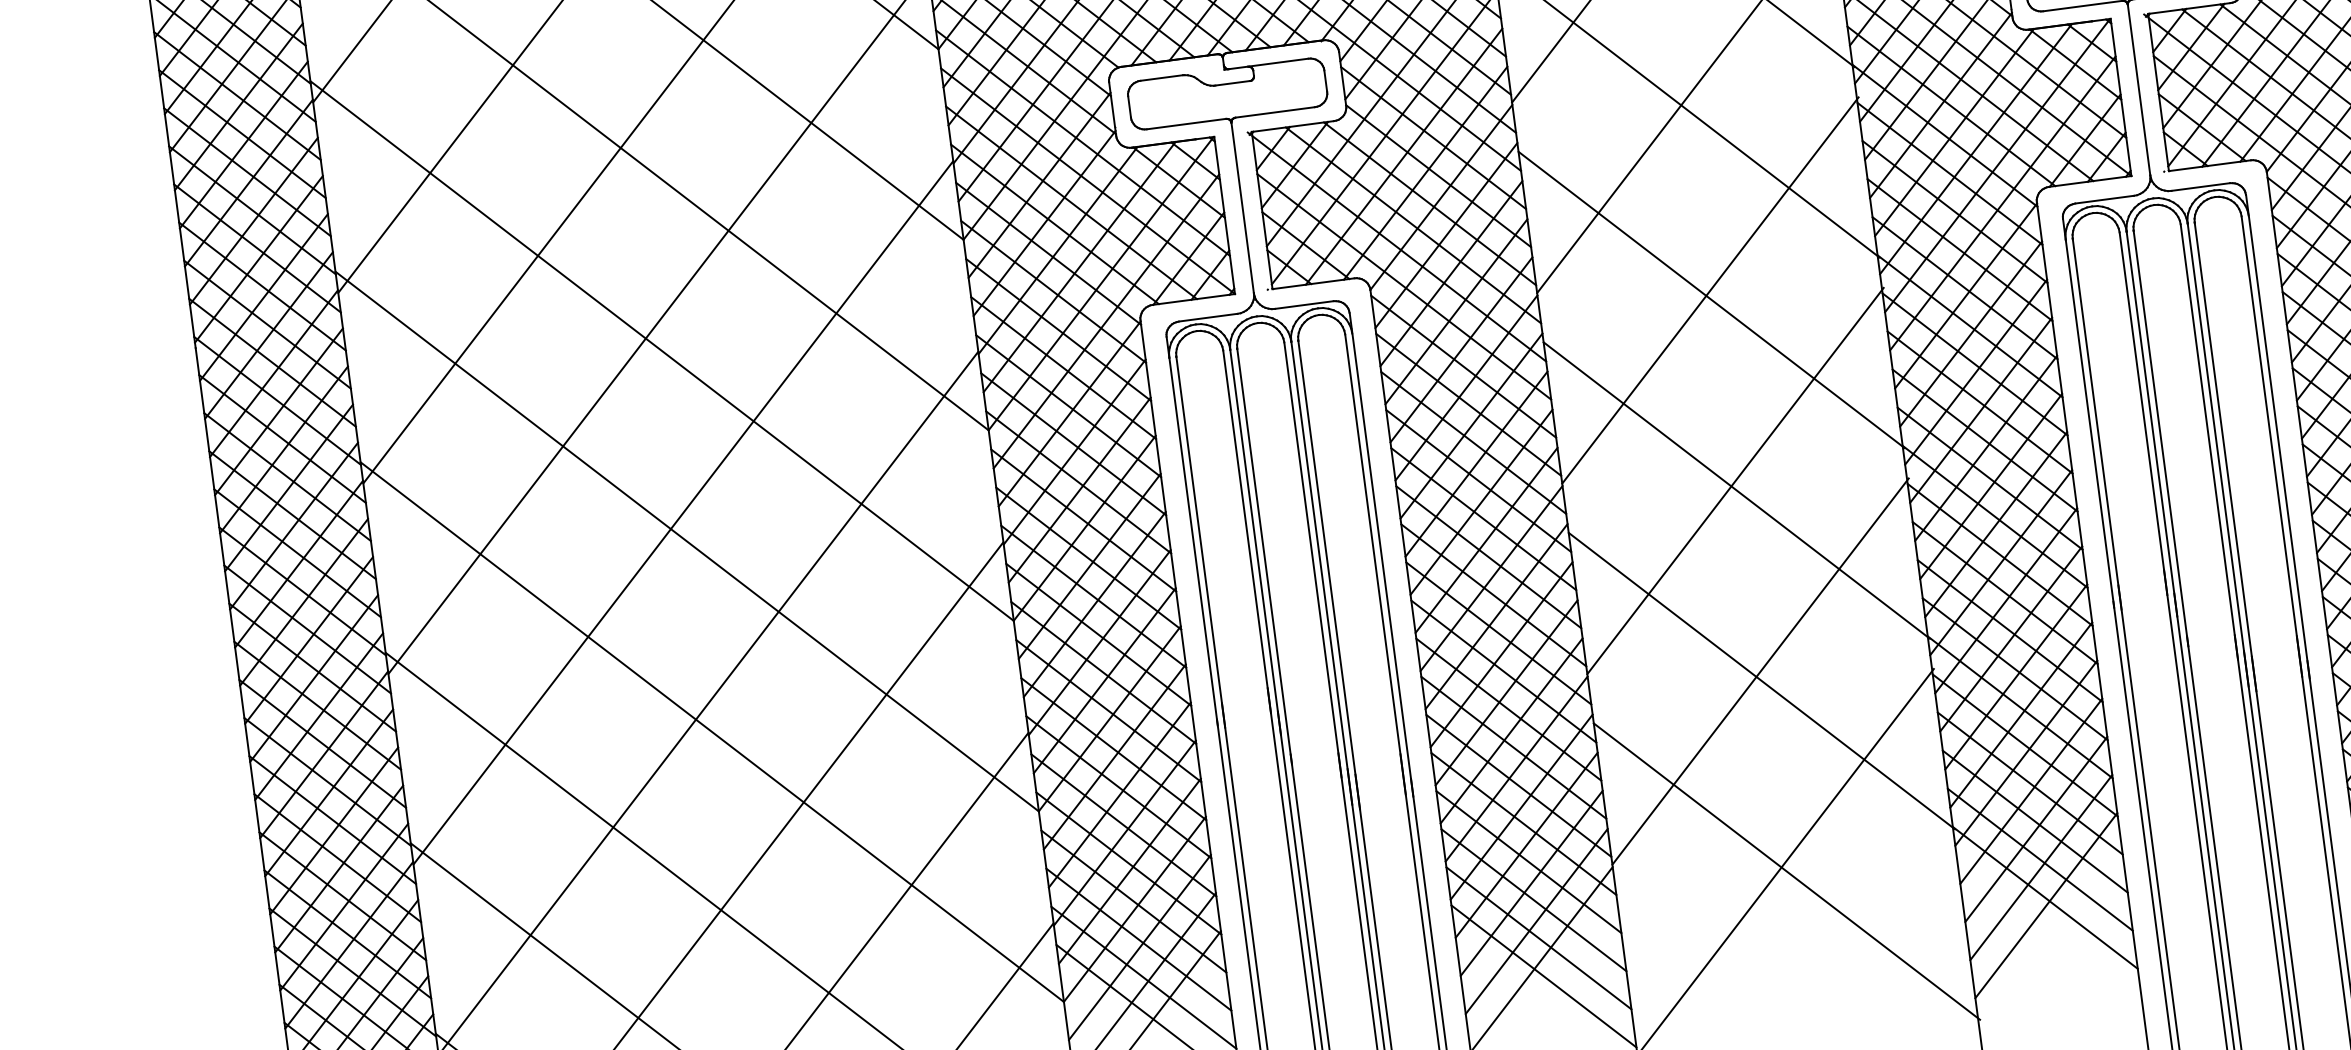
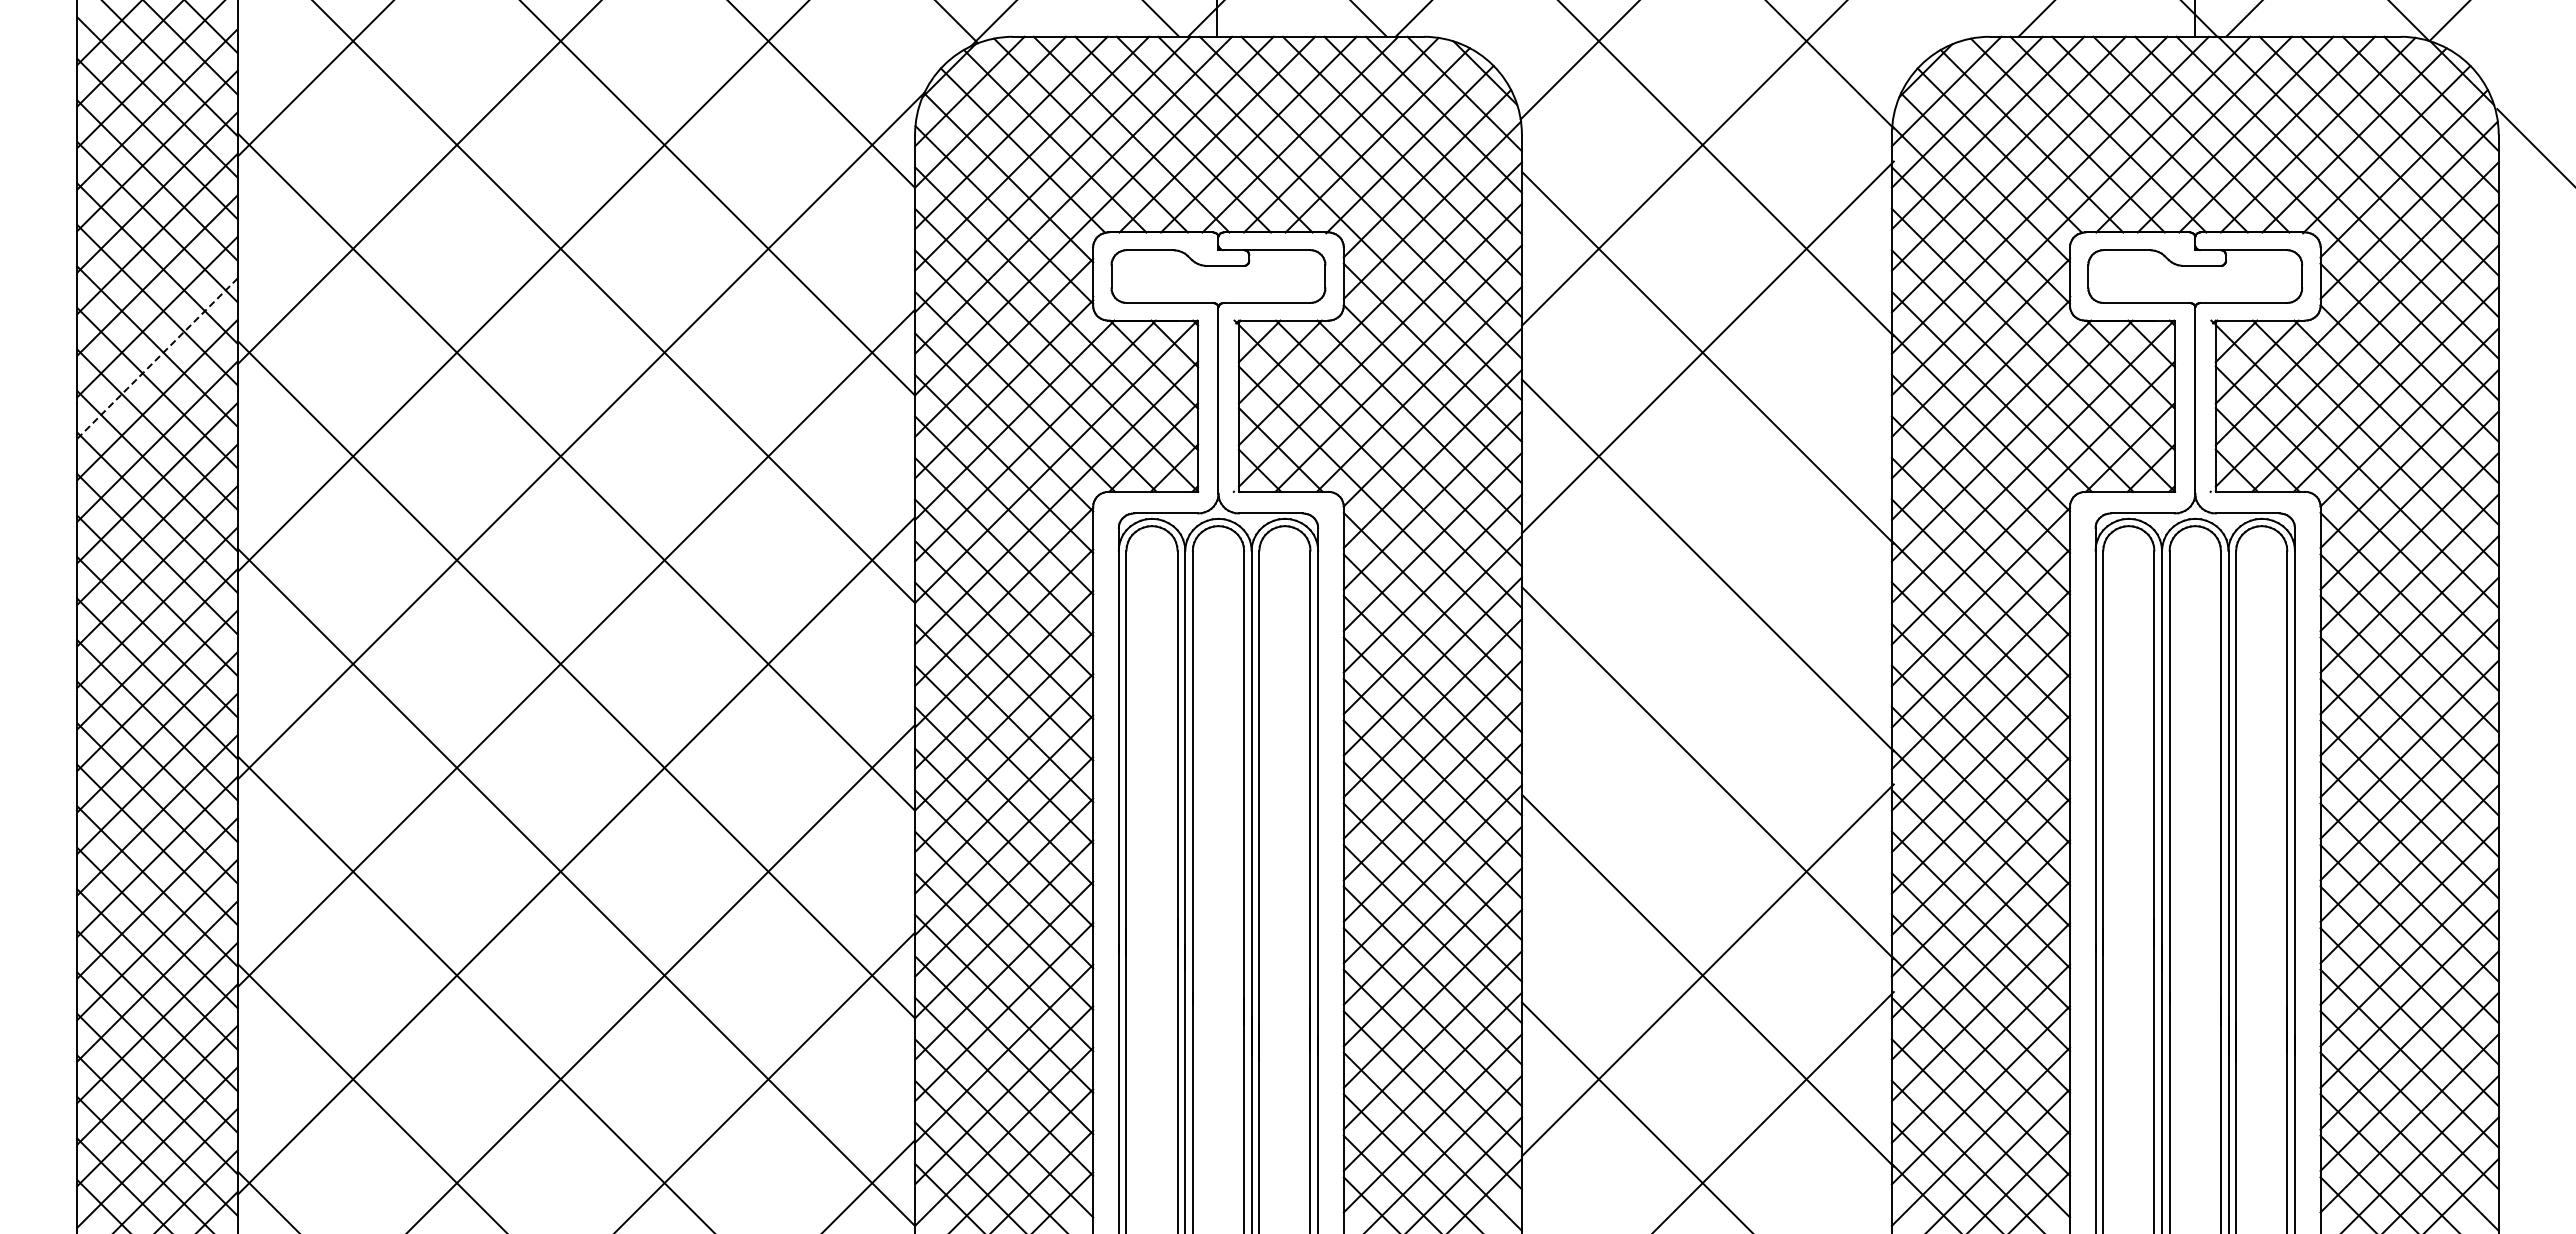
line: (1710, 290) -> (1707, 555), removed
line: (263, 297) -> (157, 358), solid -> dashed
line: (1735, 480) -> (1707, 762), removed

